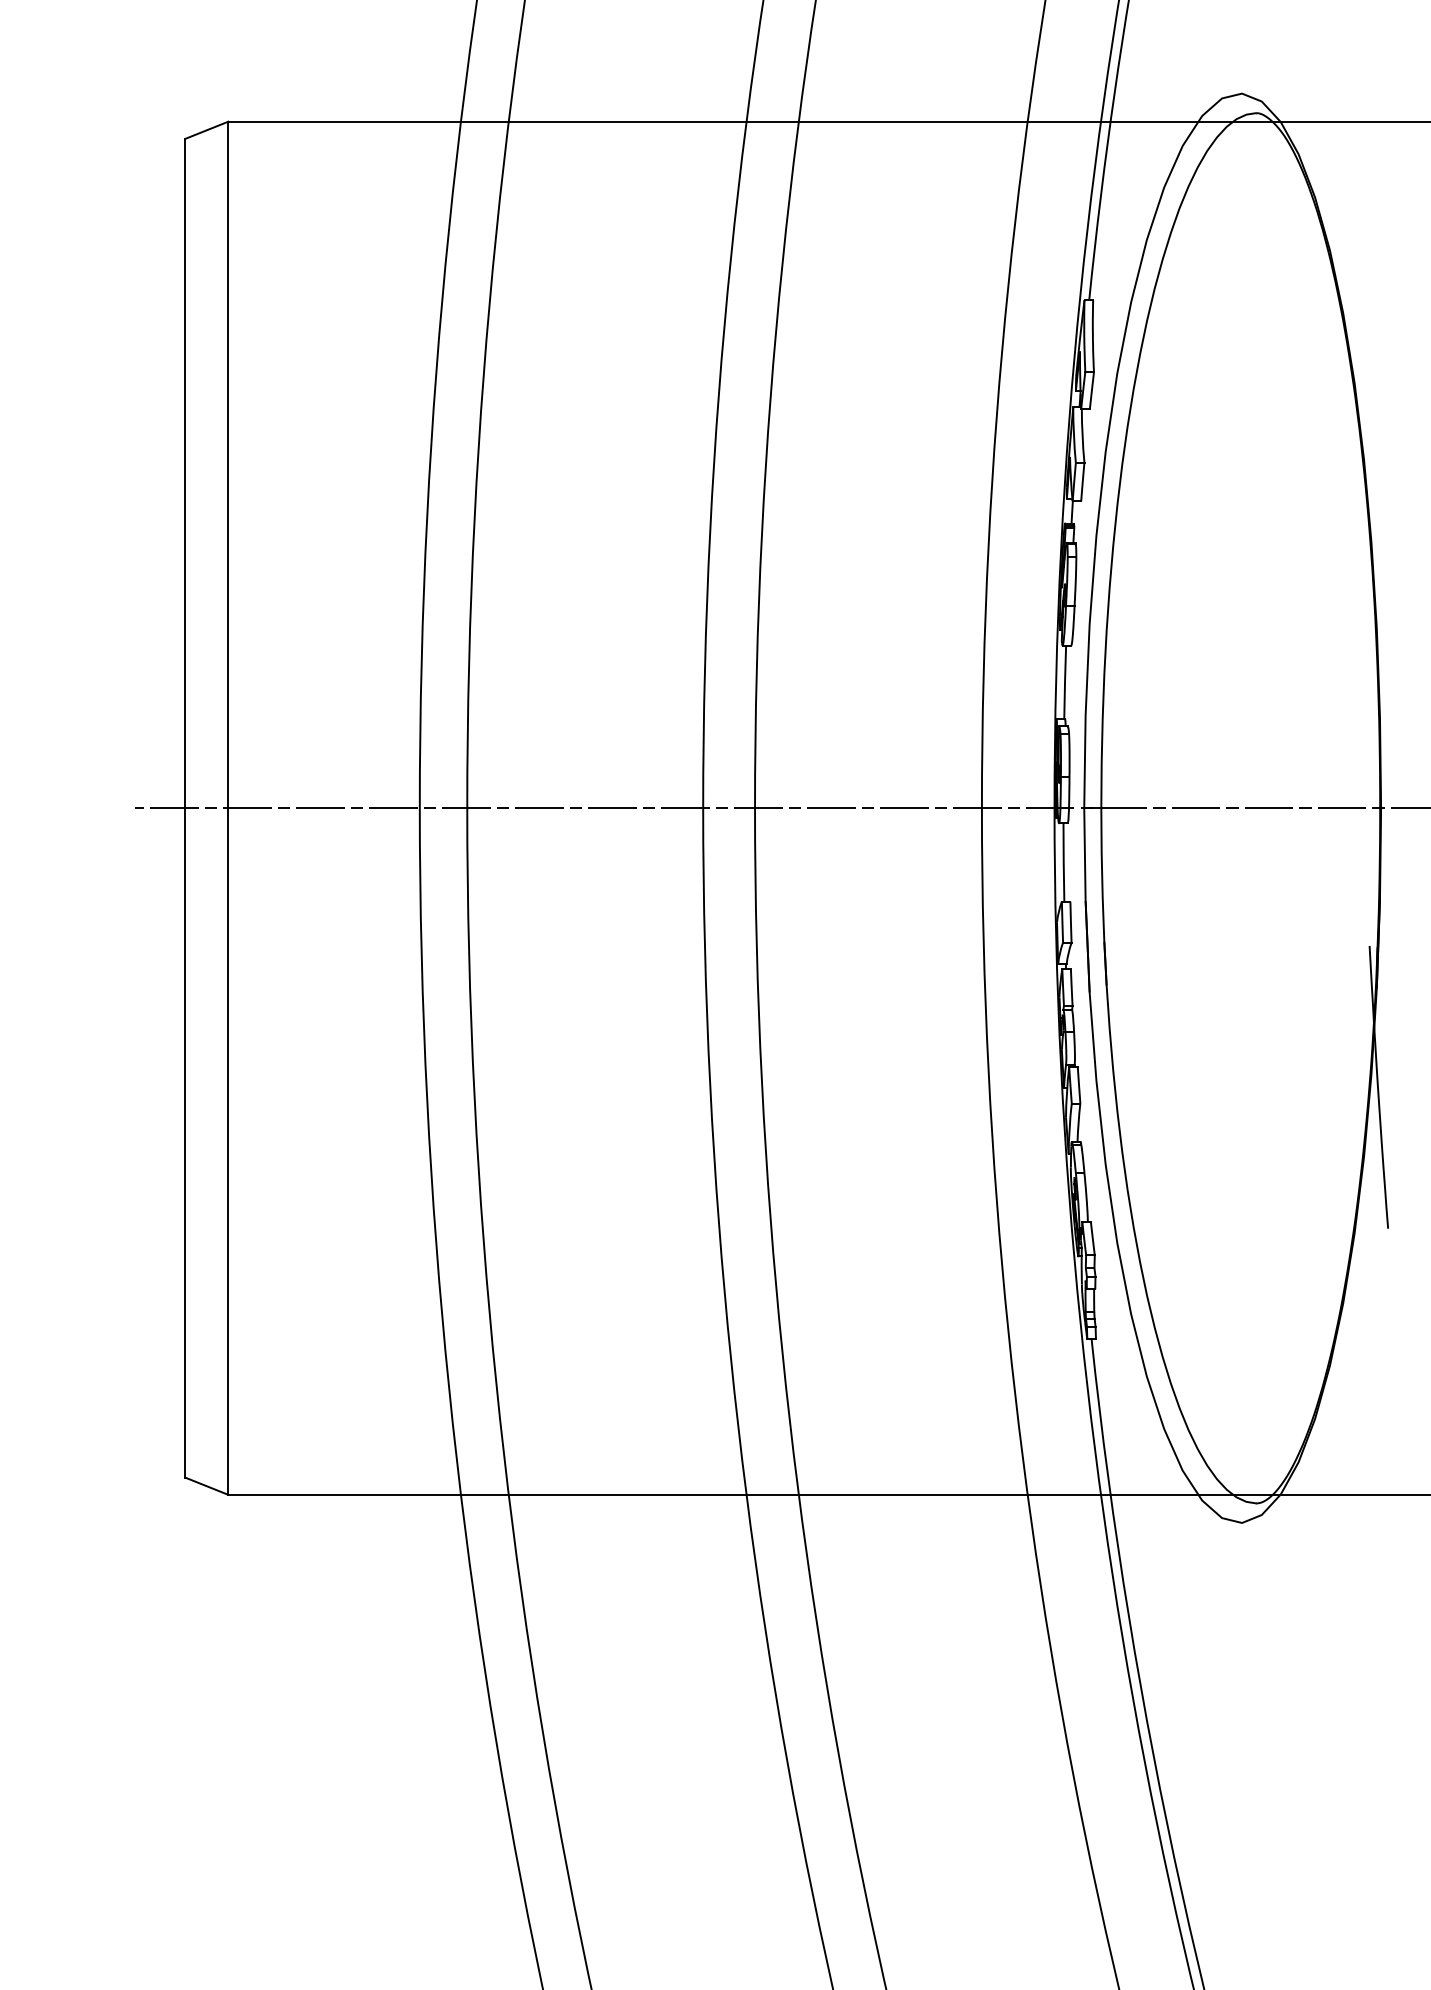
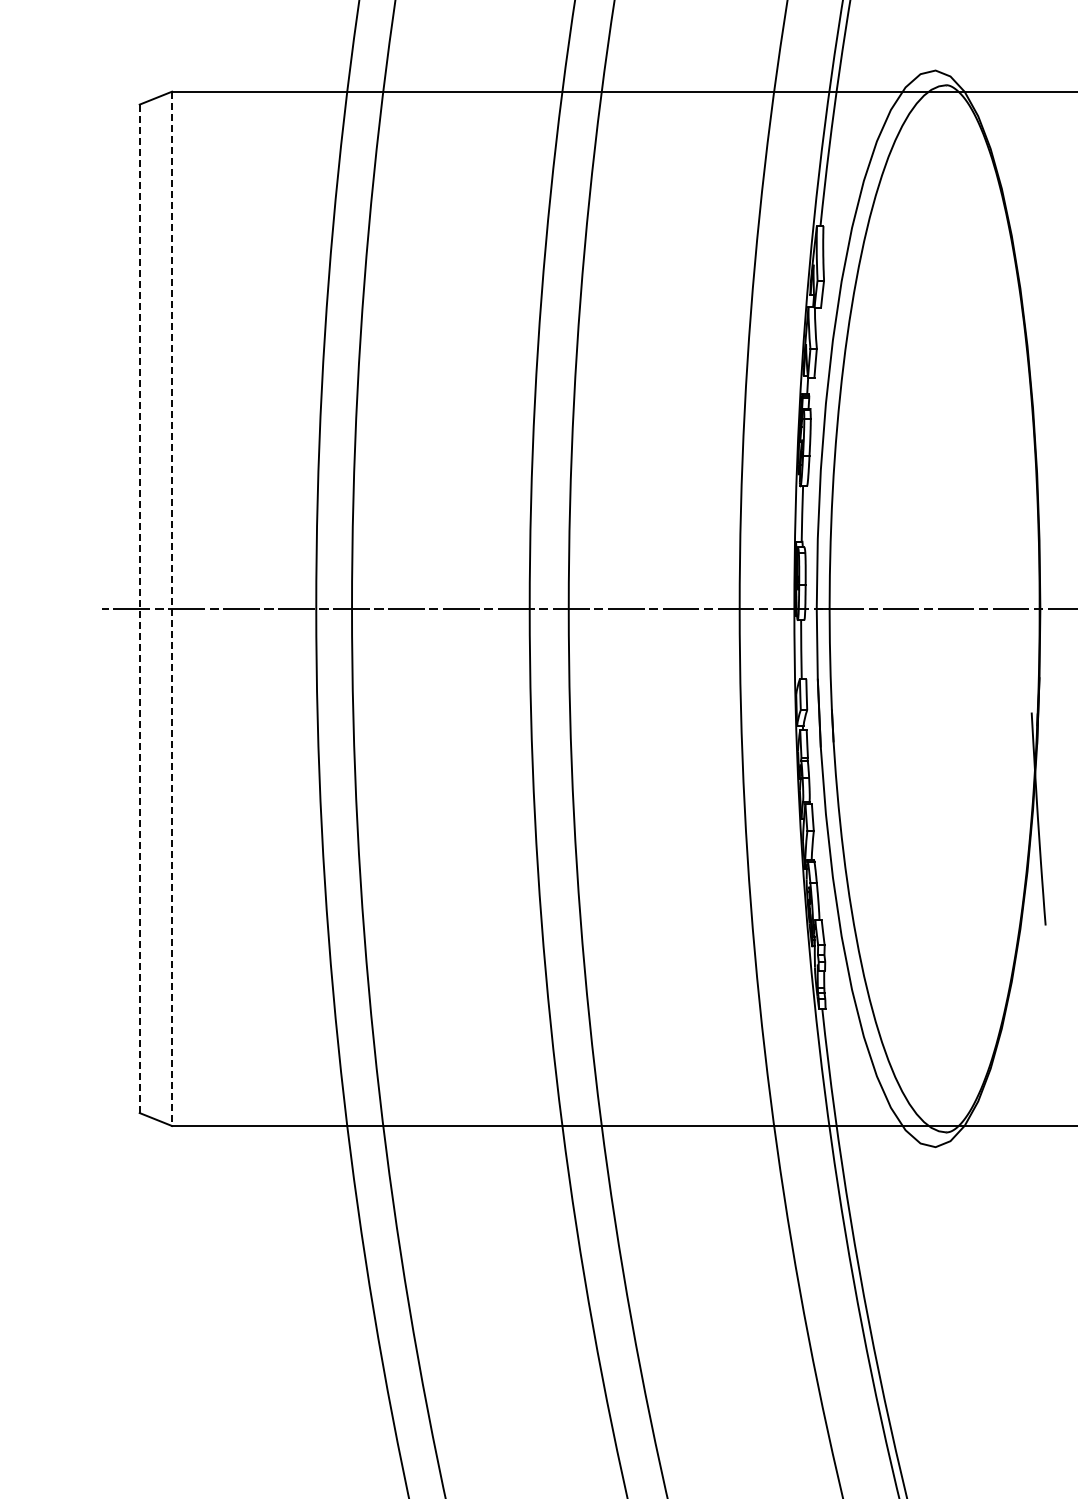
line: (185, 809) -> (139, 609), solid -> dashed
line: (228, 809) -> (172, 609), solid -> dashed

